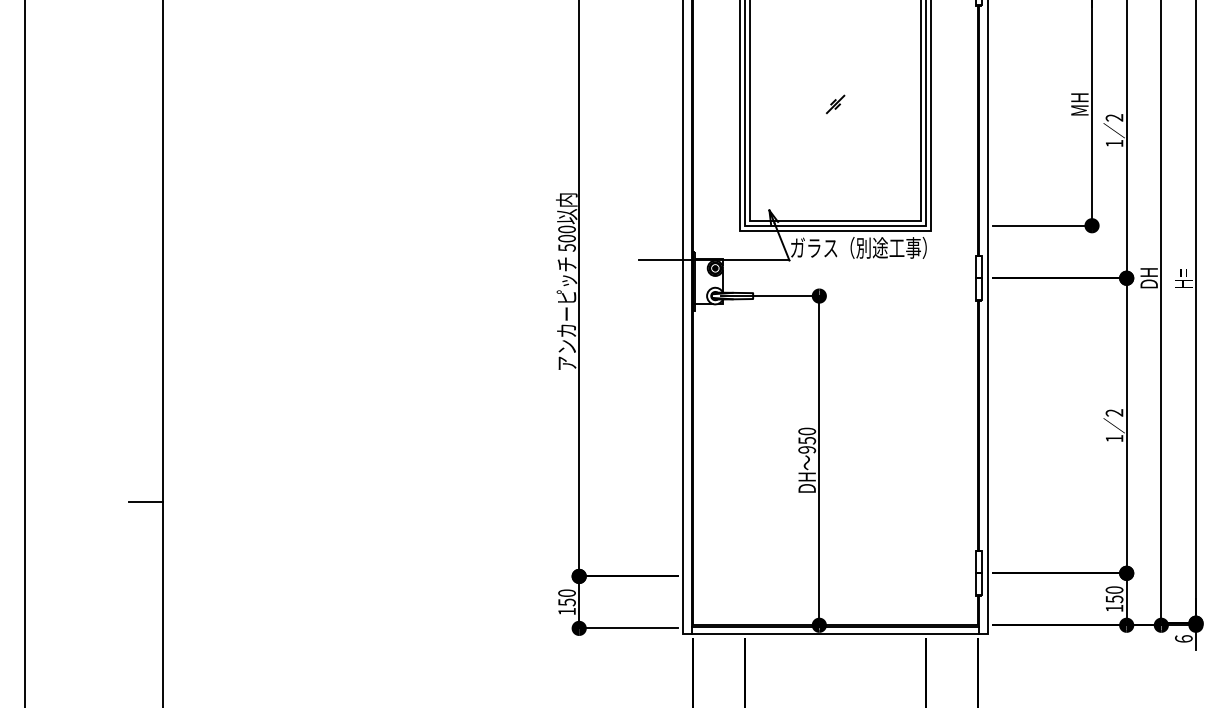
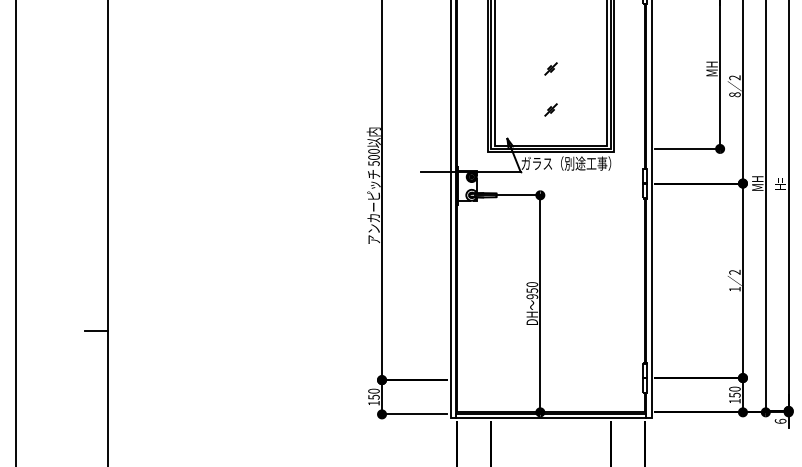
text: (1113, 143) -> (734, 94), 1 -> 8
part: (834, 165) -> (550, 109), added
text: (1148, 278) -> (757, 183), DH -> MH

